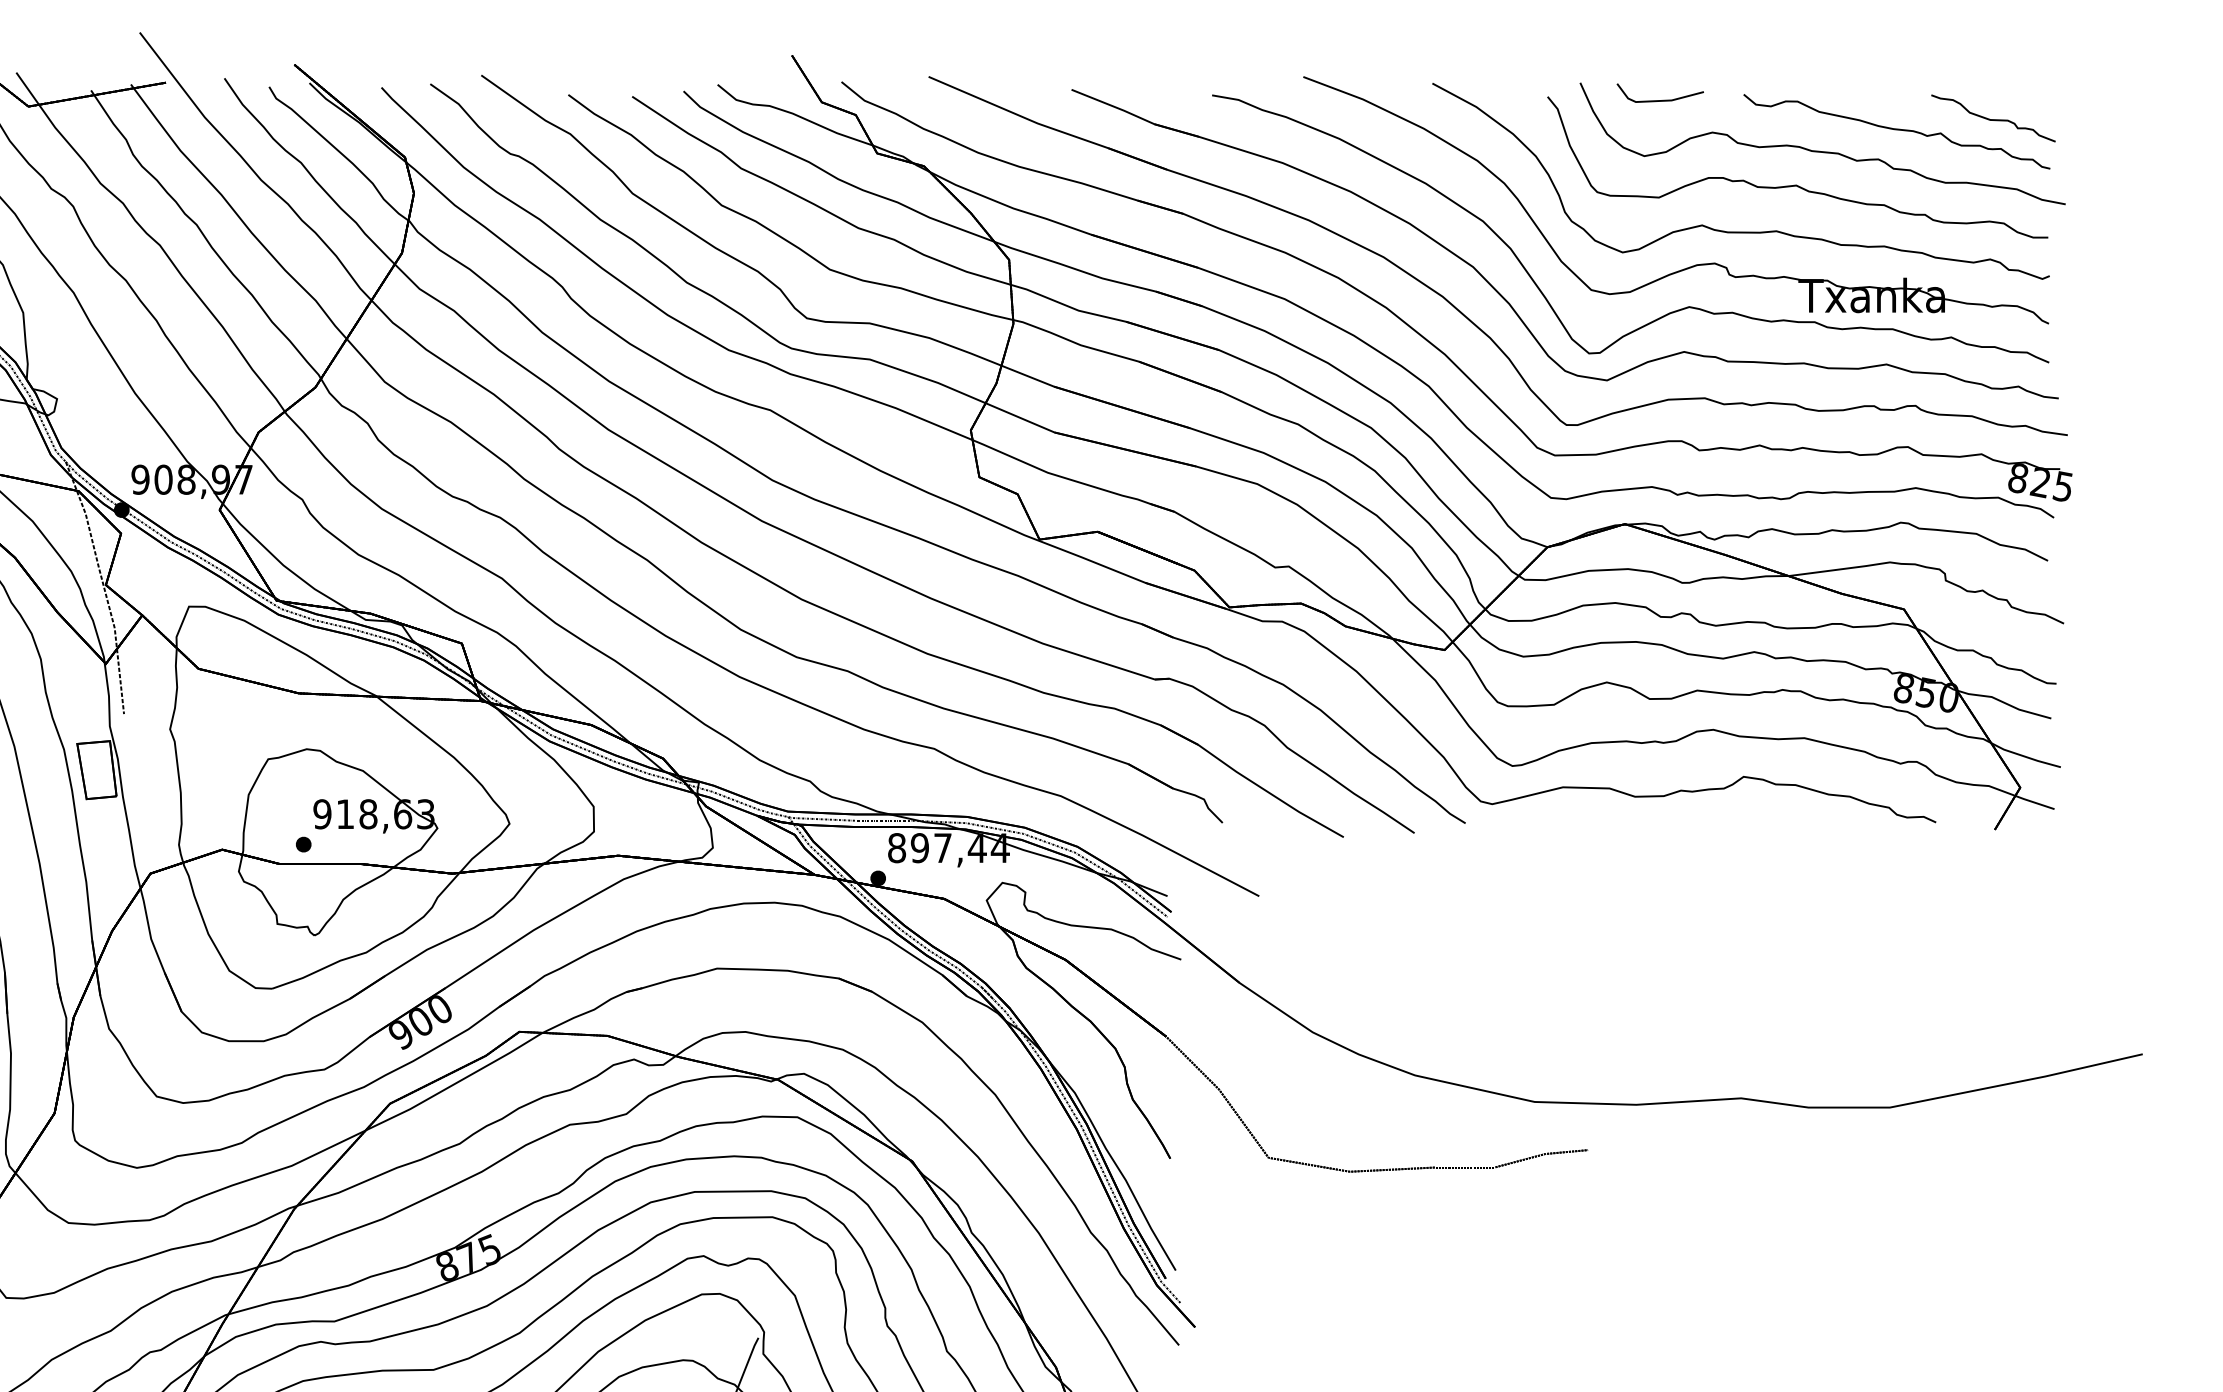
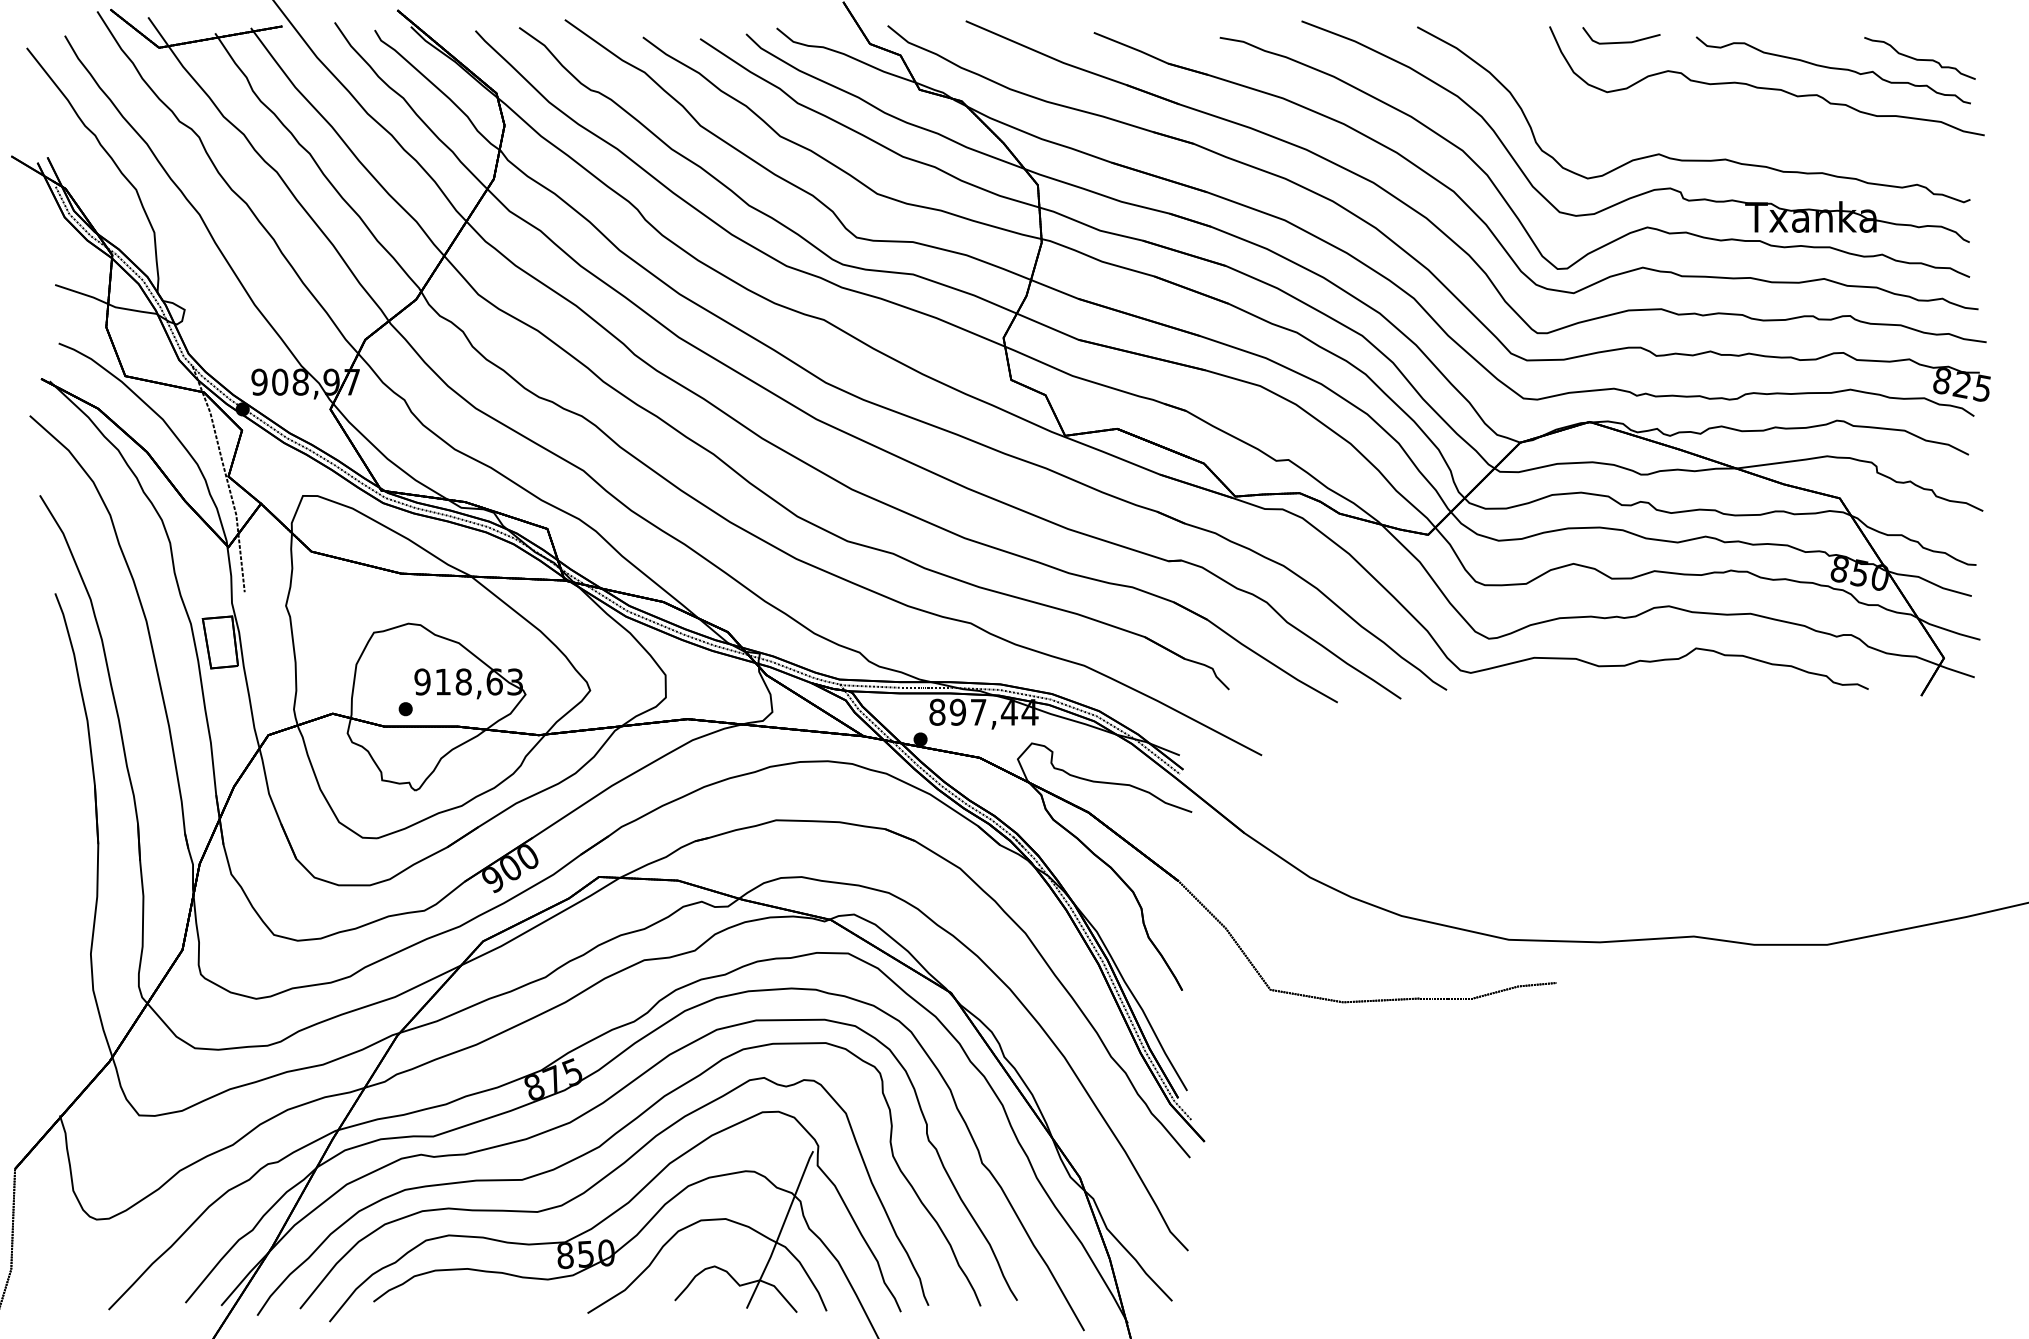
part: (1796, 184) -> (1743, 117), removed

